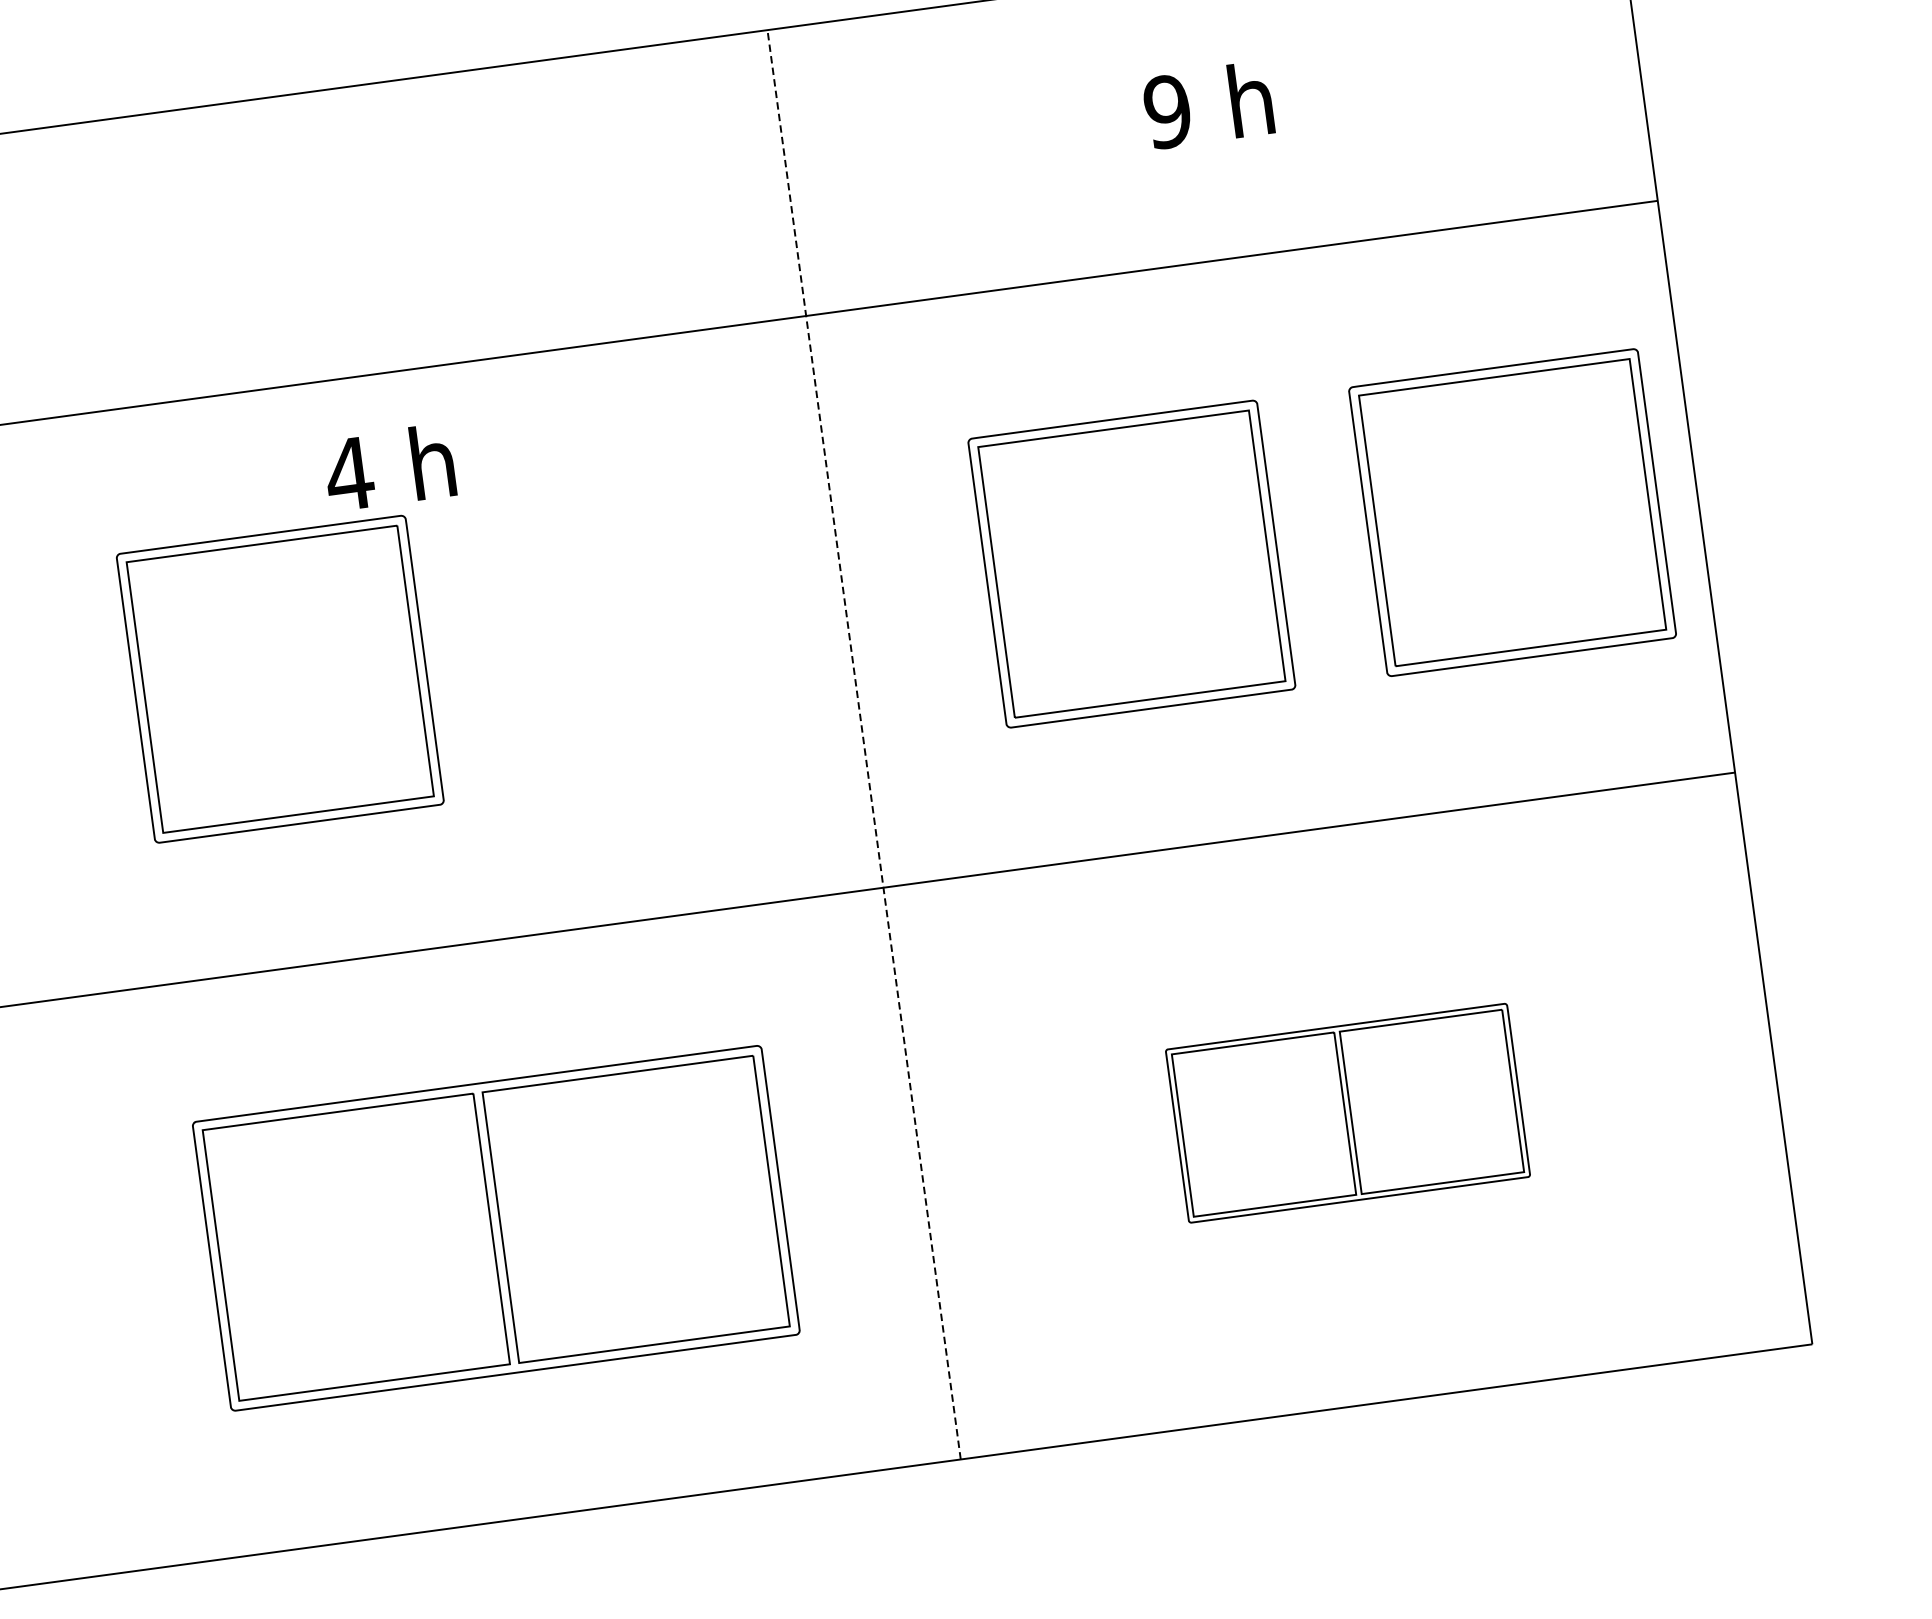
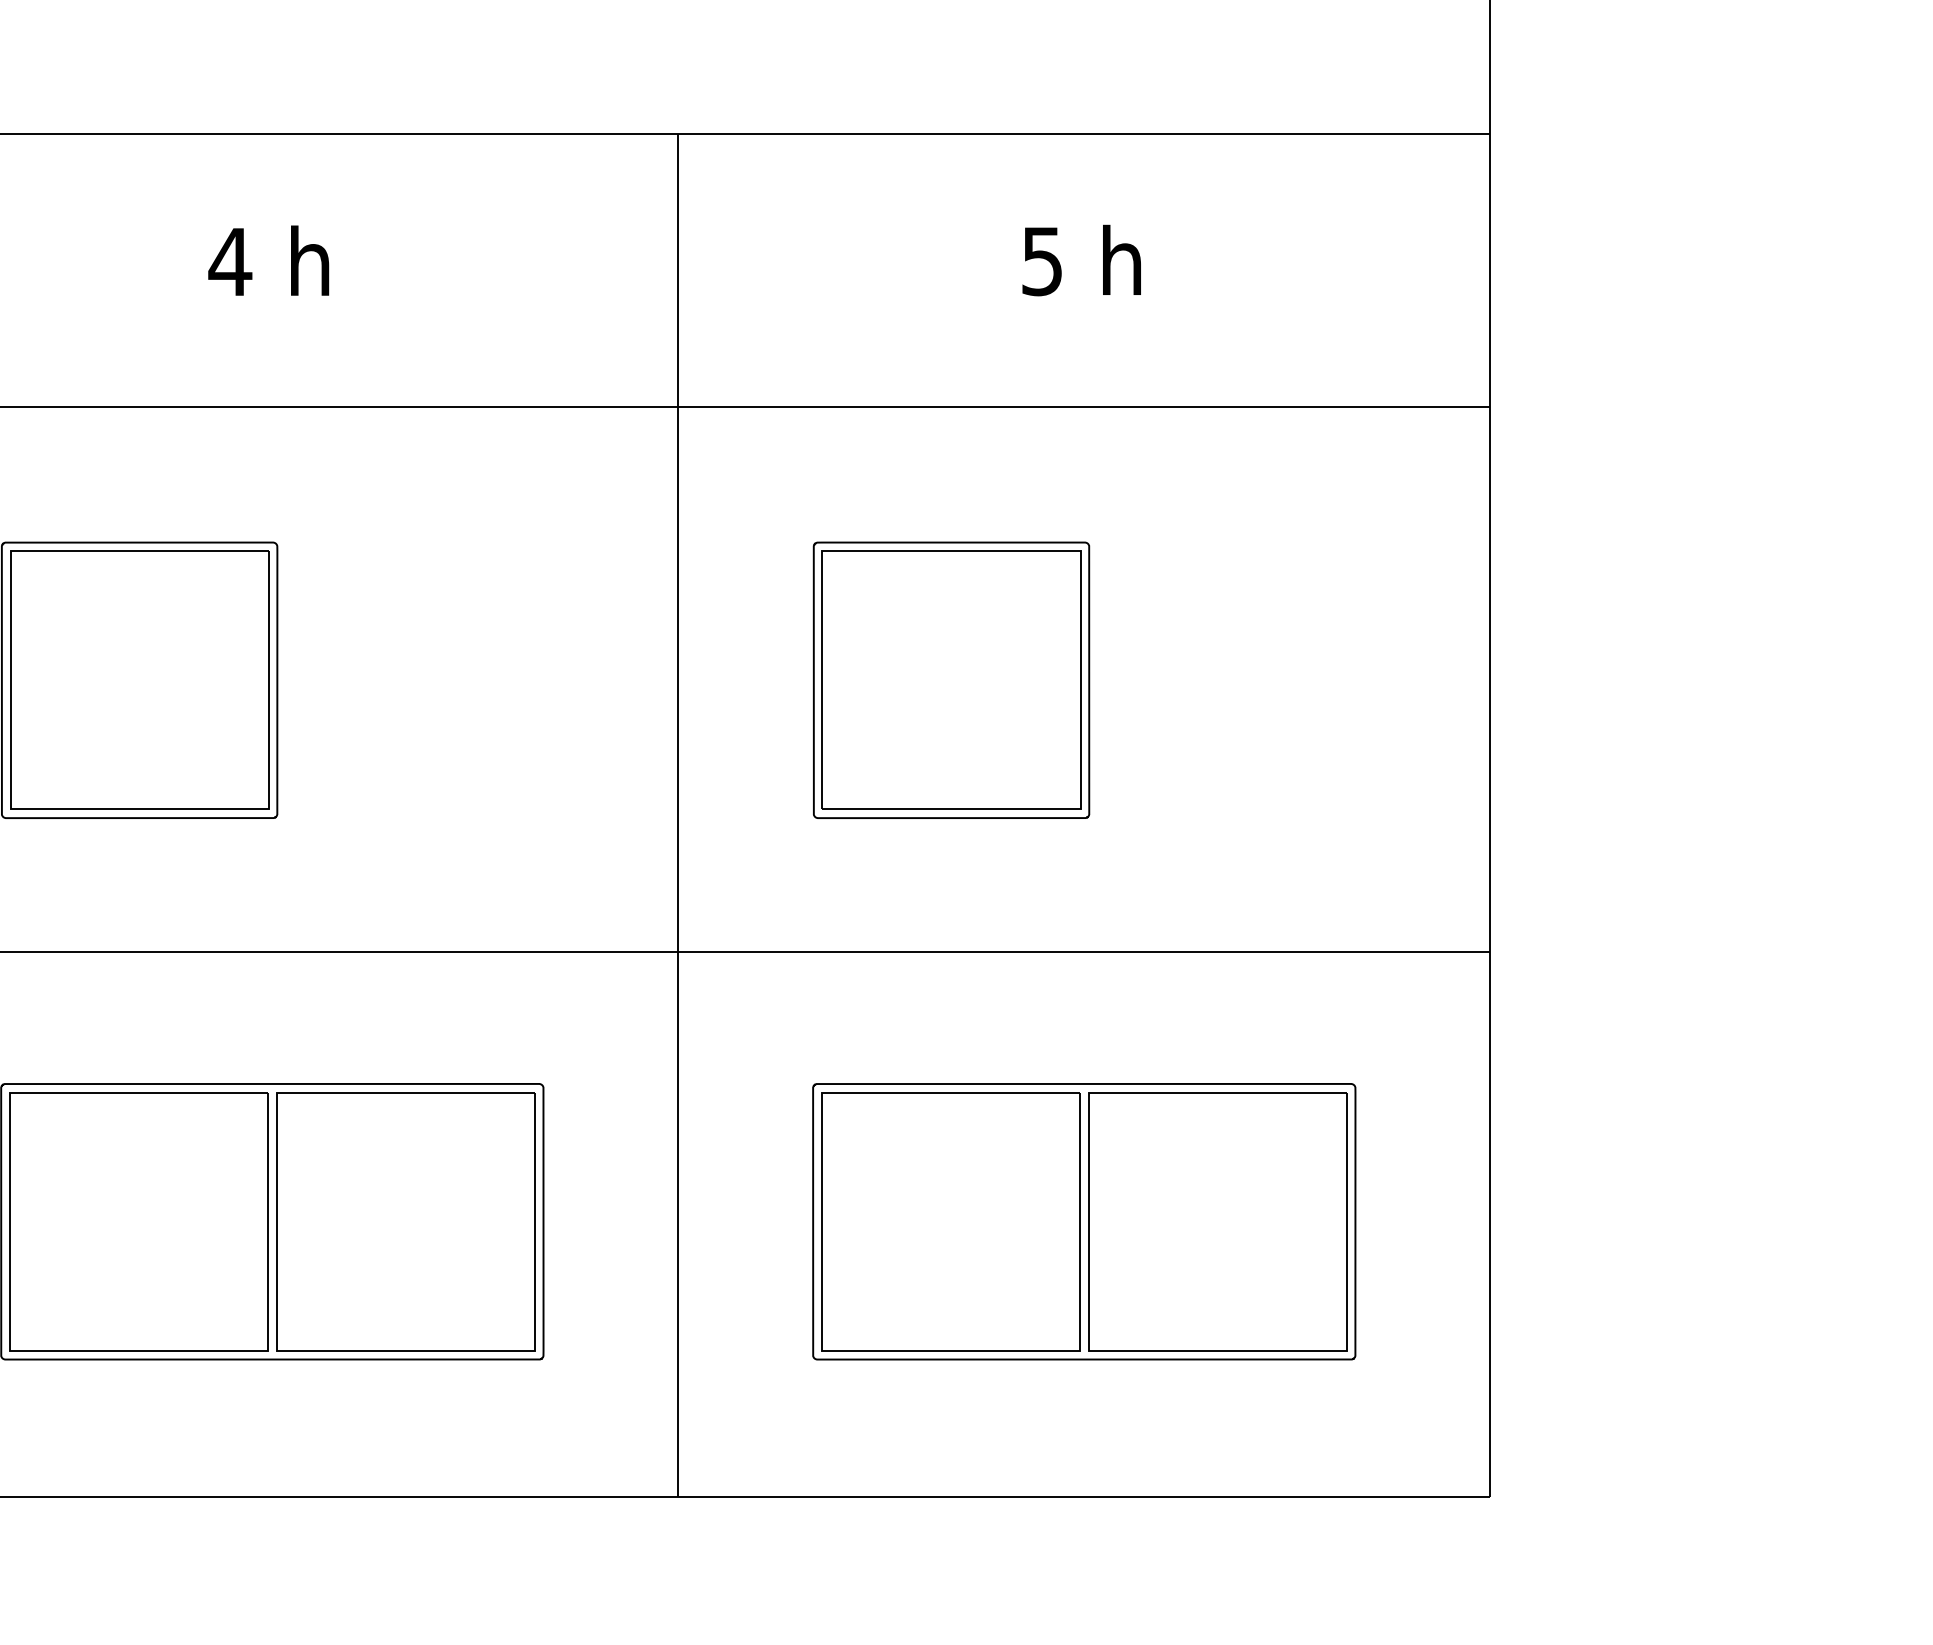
text: (1167, 111) -> (1042, 261), 9 -> 5
text: (389, 467) -> (268, 260), moved
part: (1512, 511) -> (1314, 679), removed
line: (863, 744) -> (677, 815), dashed -> solid
part: (1348, 1112) -> (1084, 1221), size x1.67

